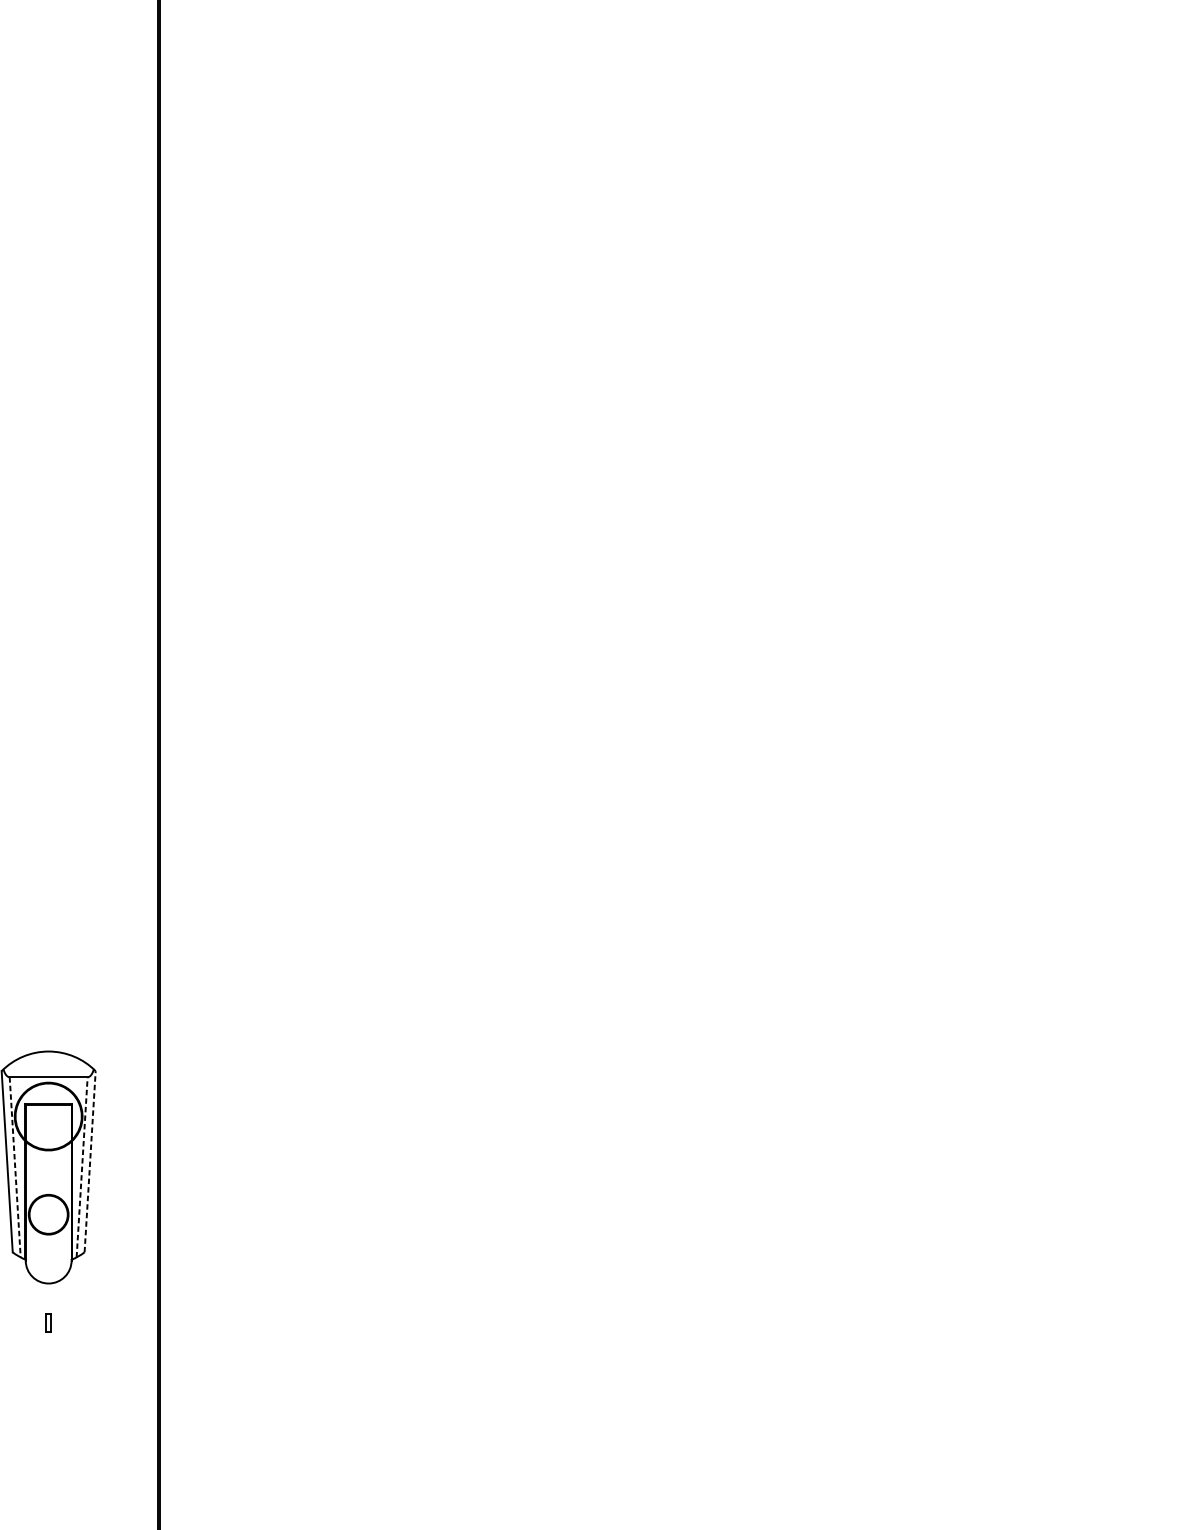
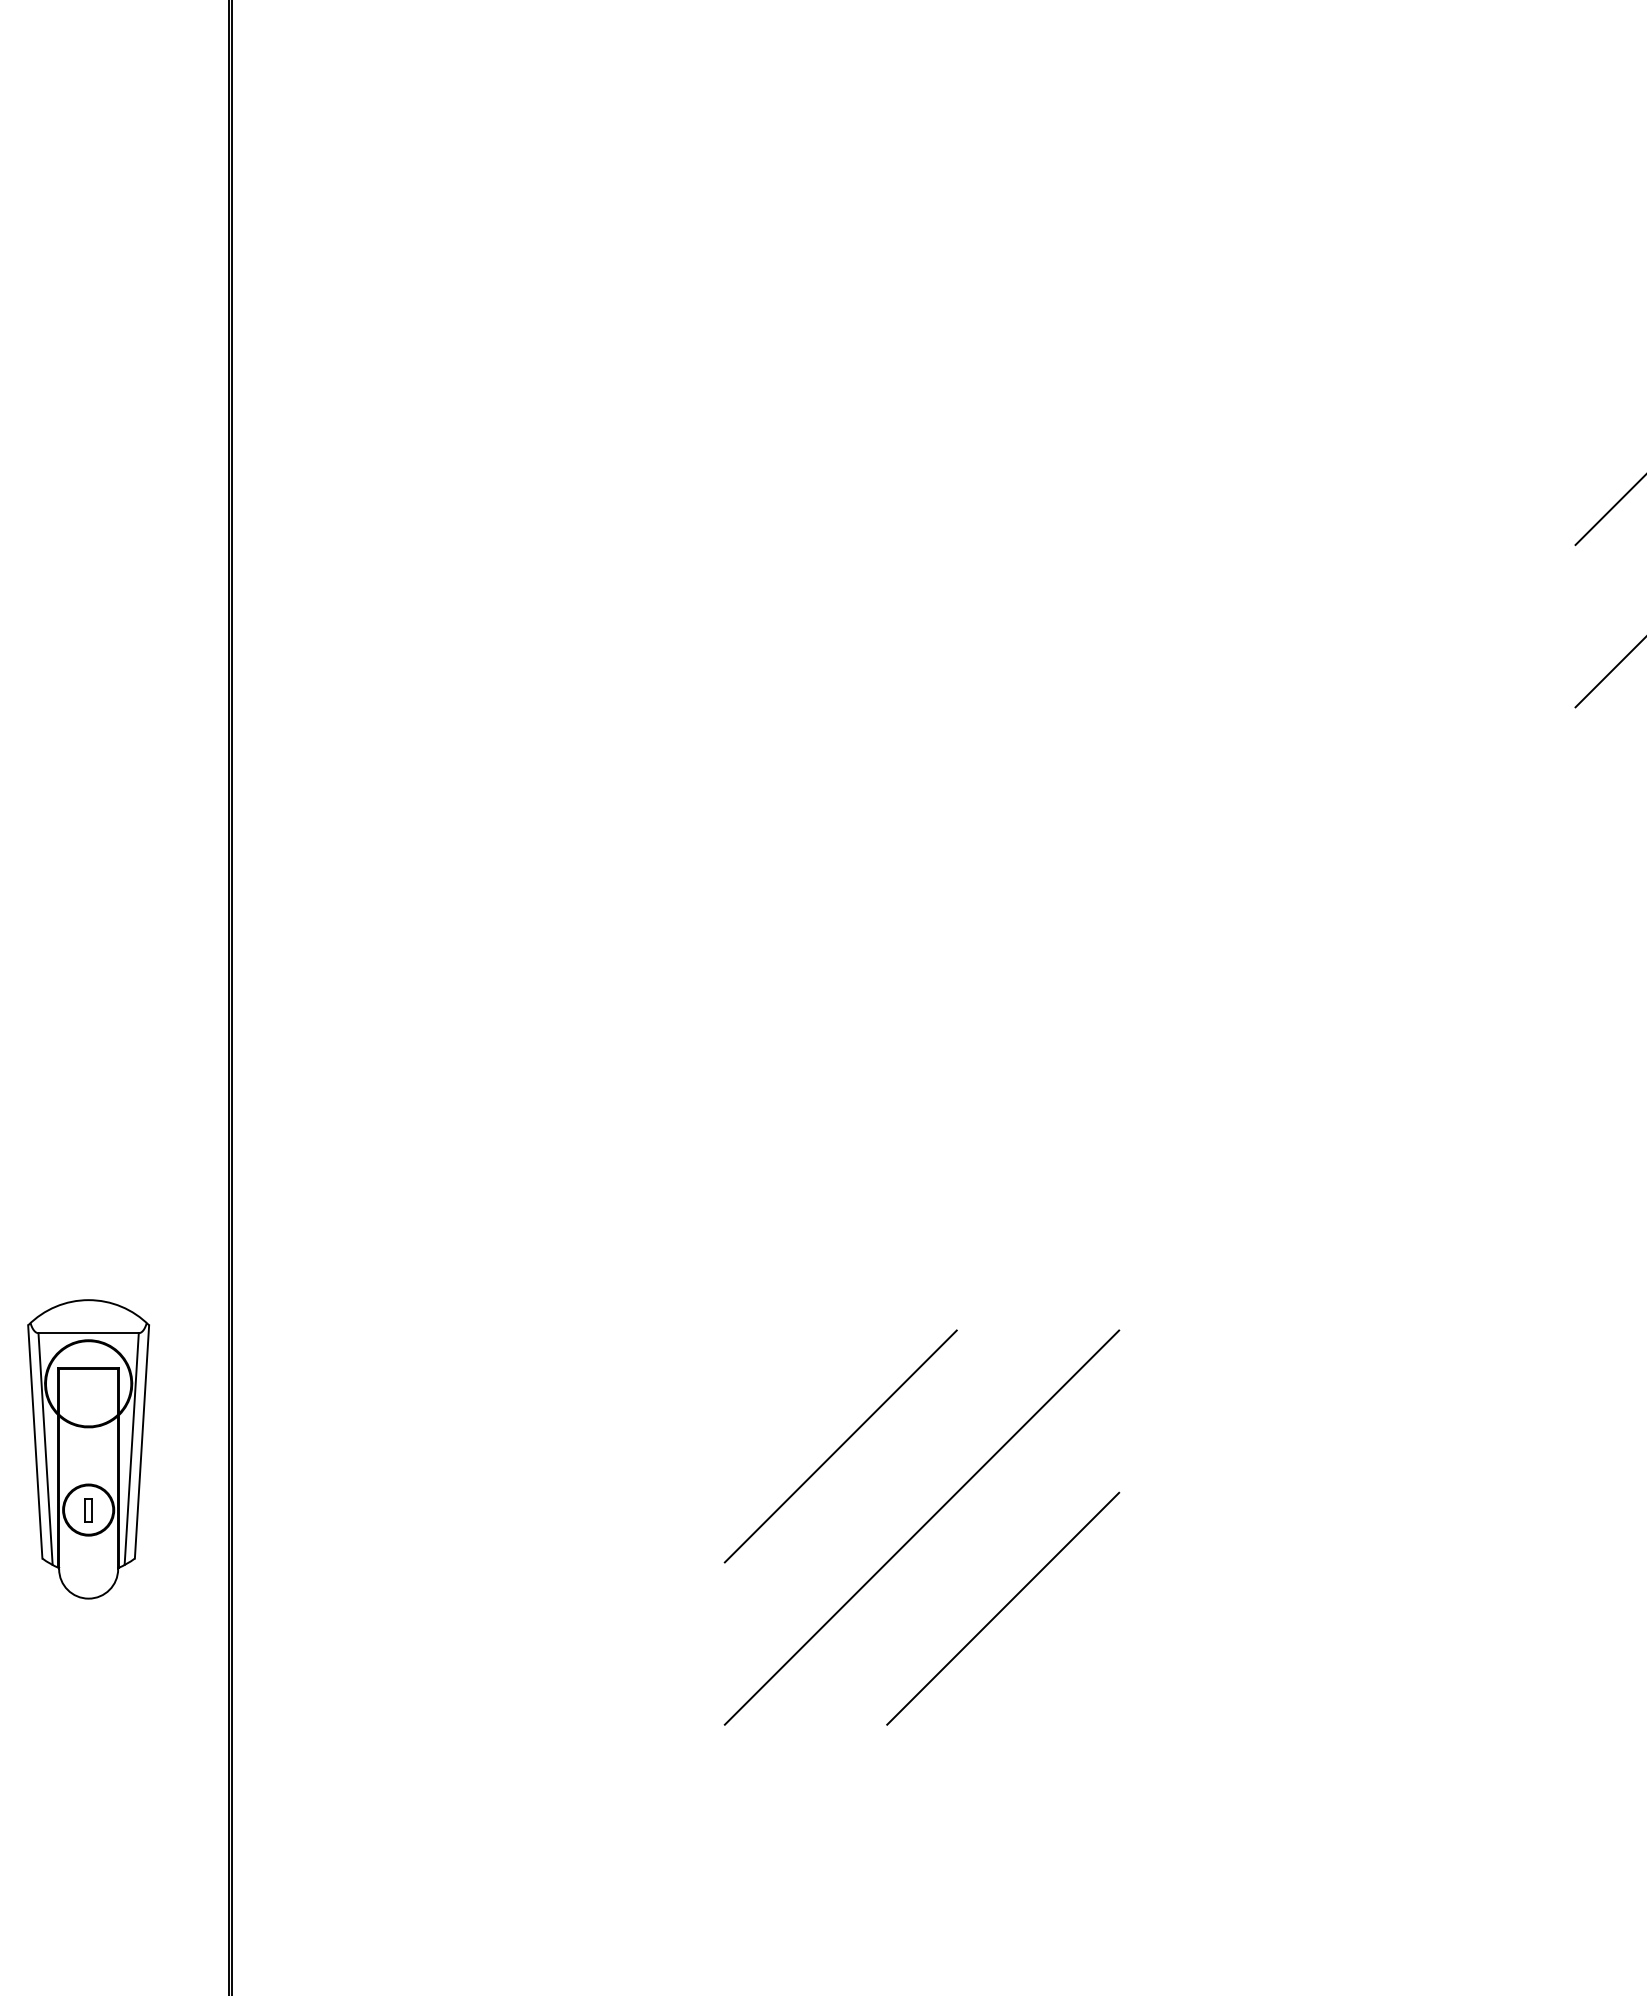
line: (90, 1161) -> (142, 1441), dashed -> solid
line: (633, 1165) -> (840, 1446), added
line: (81, 1166) -> (131, 1448), dashed -> solid
line: (15, 1167) -> (45, 1449), dashed -> solid
line: (695, 1228) -> (921, 1527), added
line: (759, 1291) -> (1003, 1608), added
part: (48, 1323) -> (88, 1510), moved

